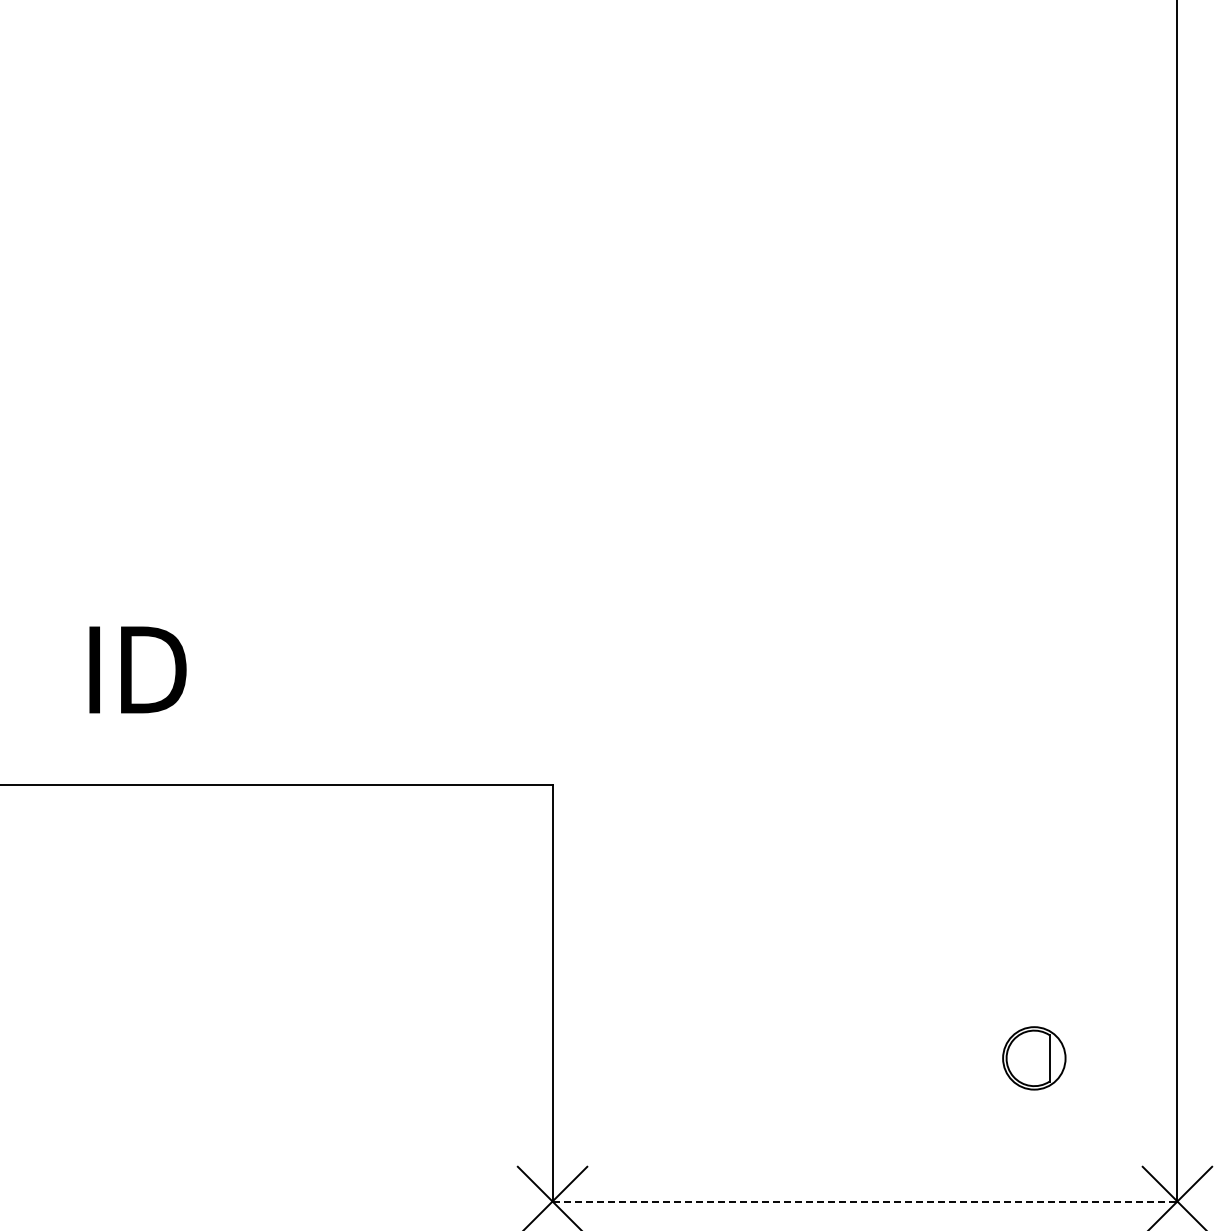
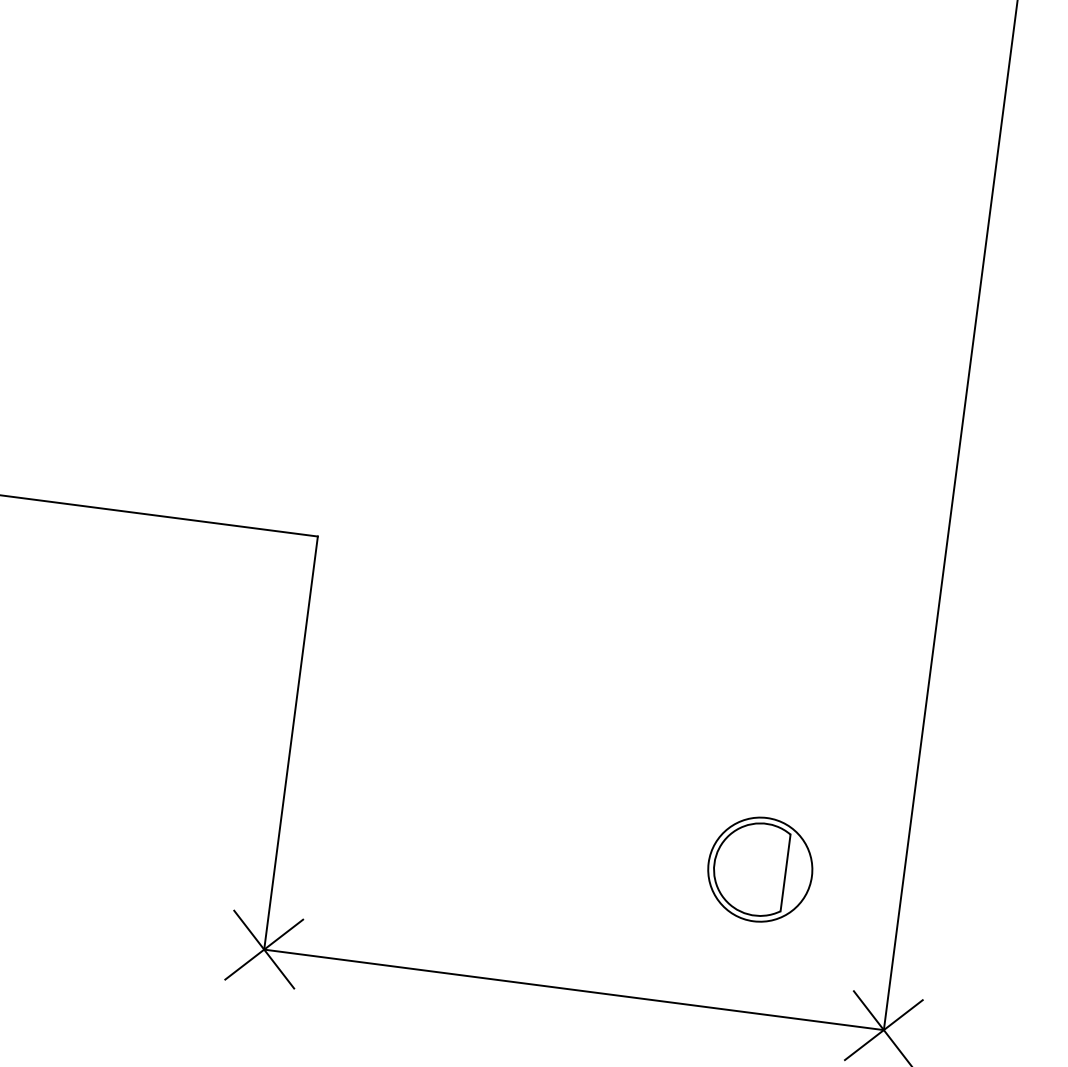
part: (1034, 1058) -> (760, 869), size x1.67
line: (865, 1201) -> (574, 989), dashed -> solid

